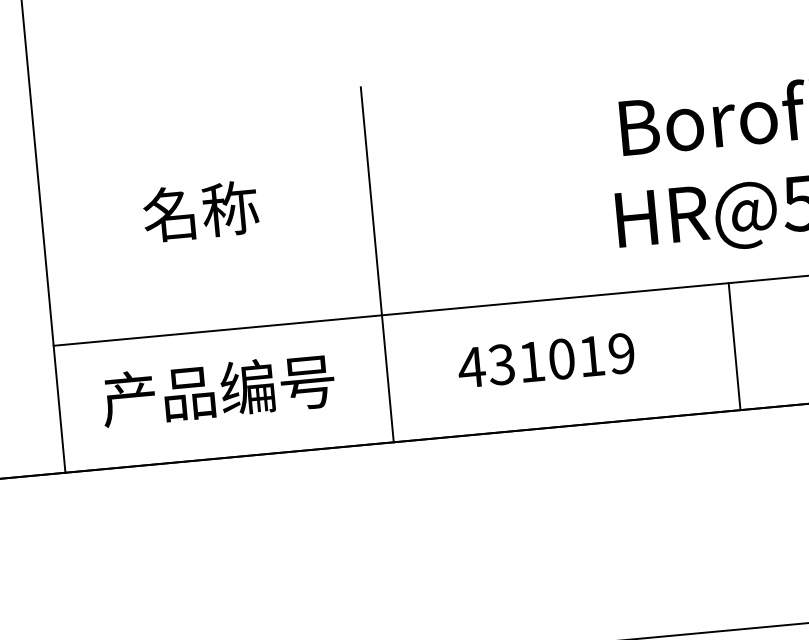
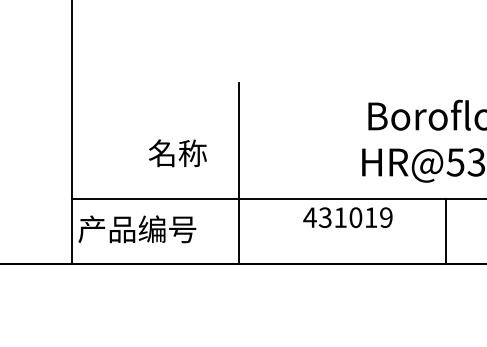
text: (200, 211) -> (177, 153), moved
line: (734, 346) -> (445, 231), moved
text: (545, 360) -> (347, 217), moved
text: (218, 390) -> (137, 229), moved

